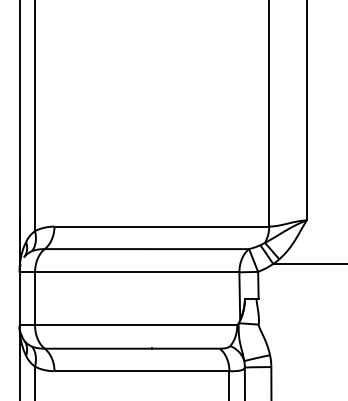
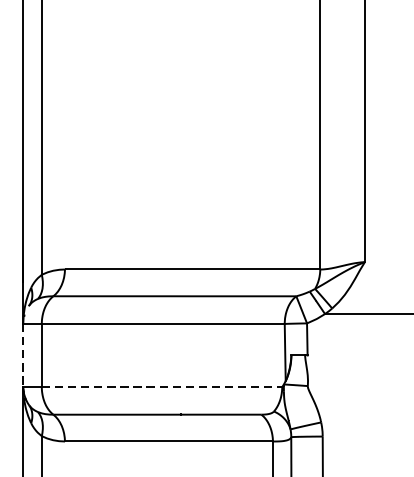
line: (19, 298) -> (23, 355), solid -> dashed
line: (136, 325) -> (162, 387), solid -> dashed

